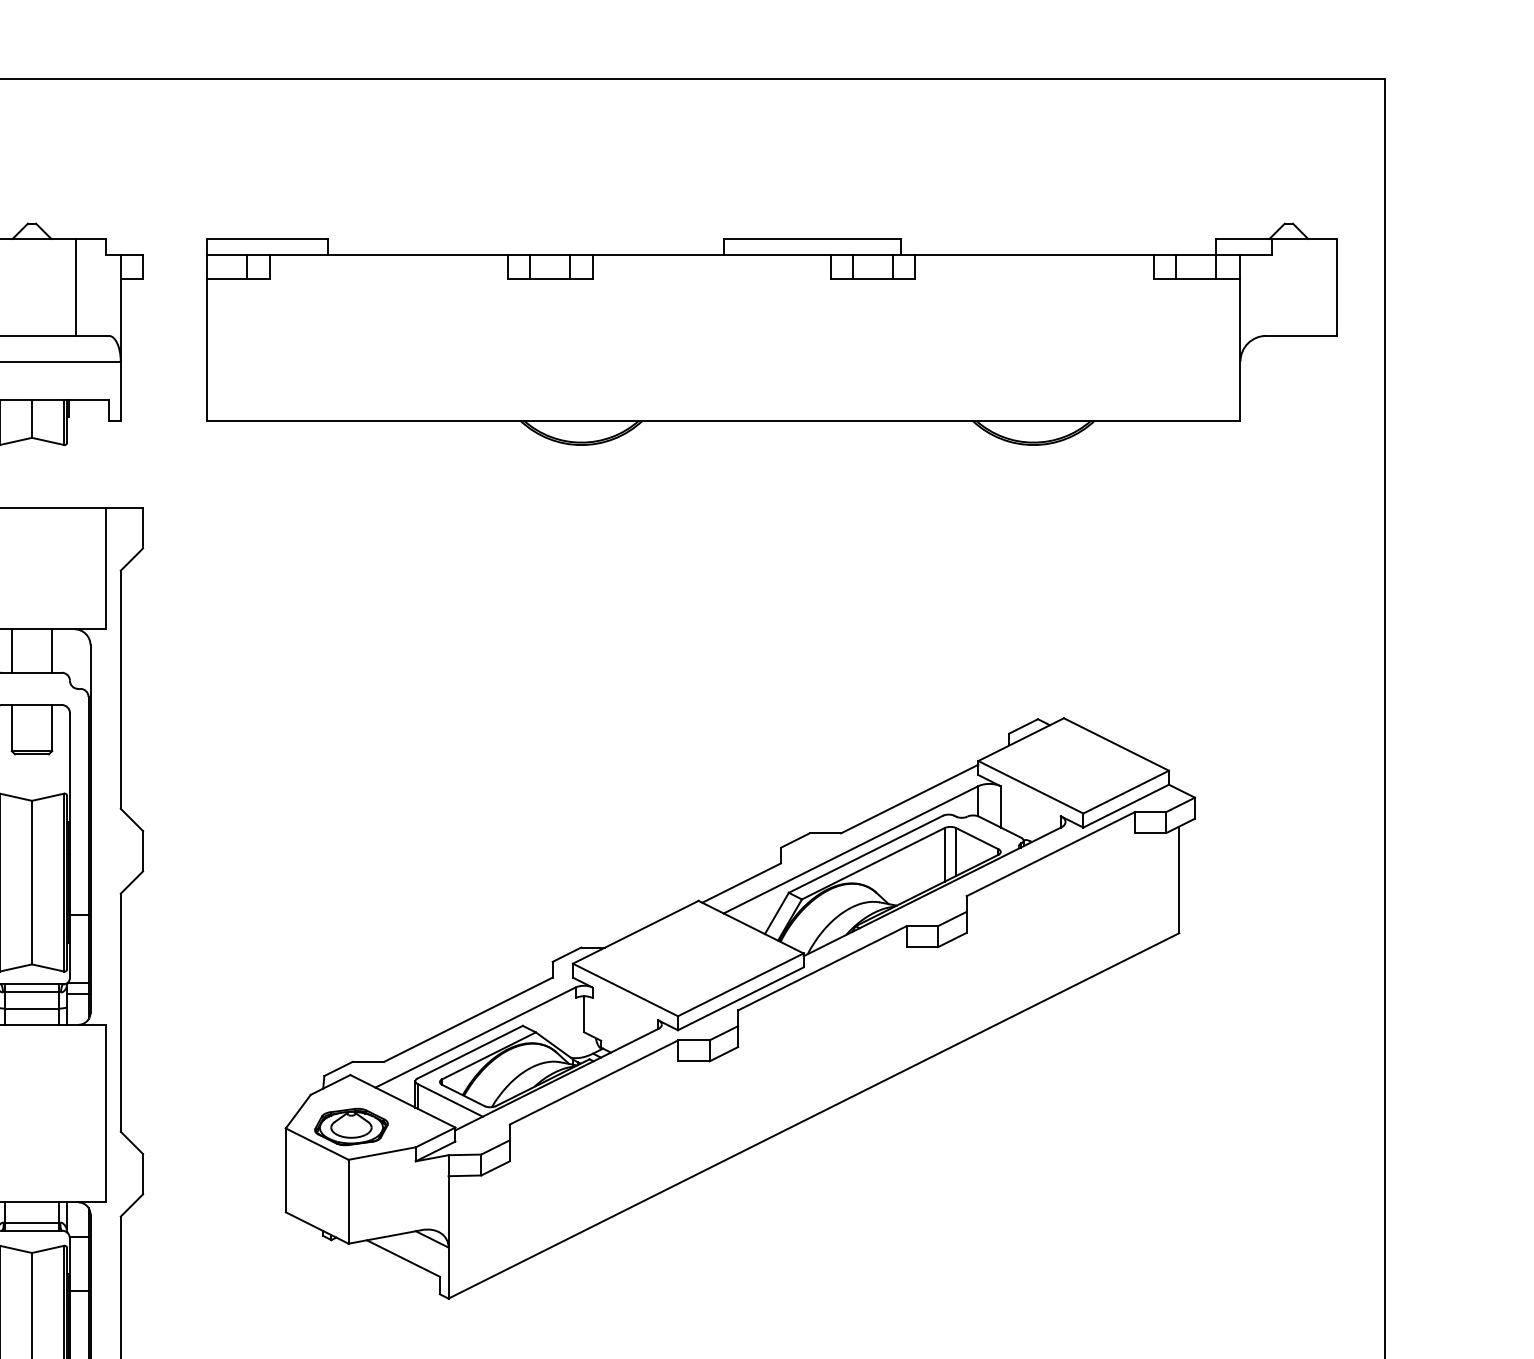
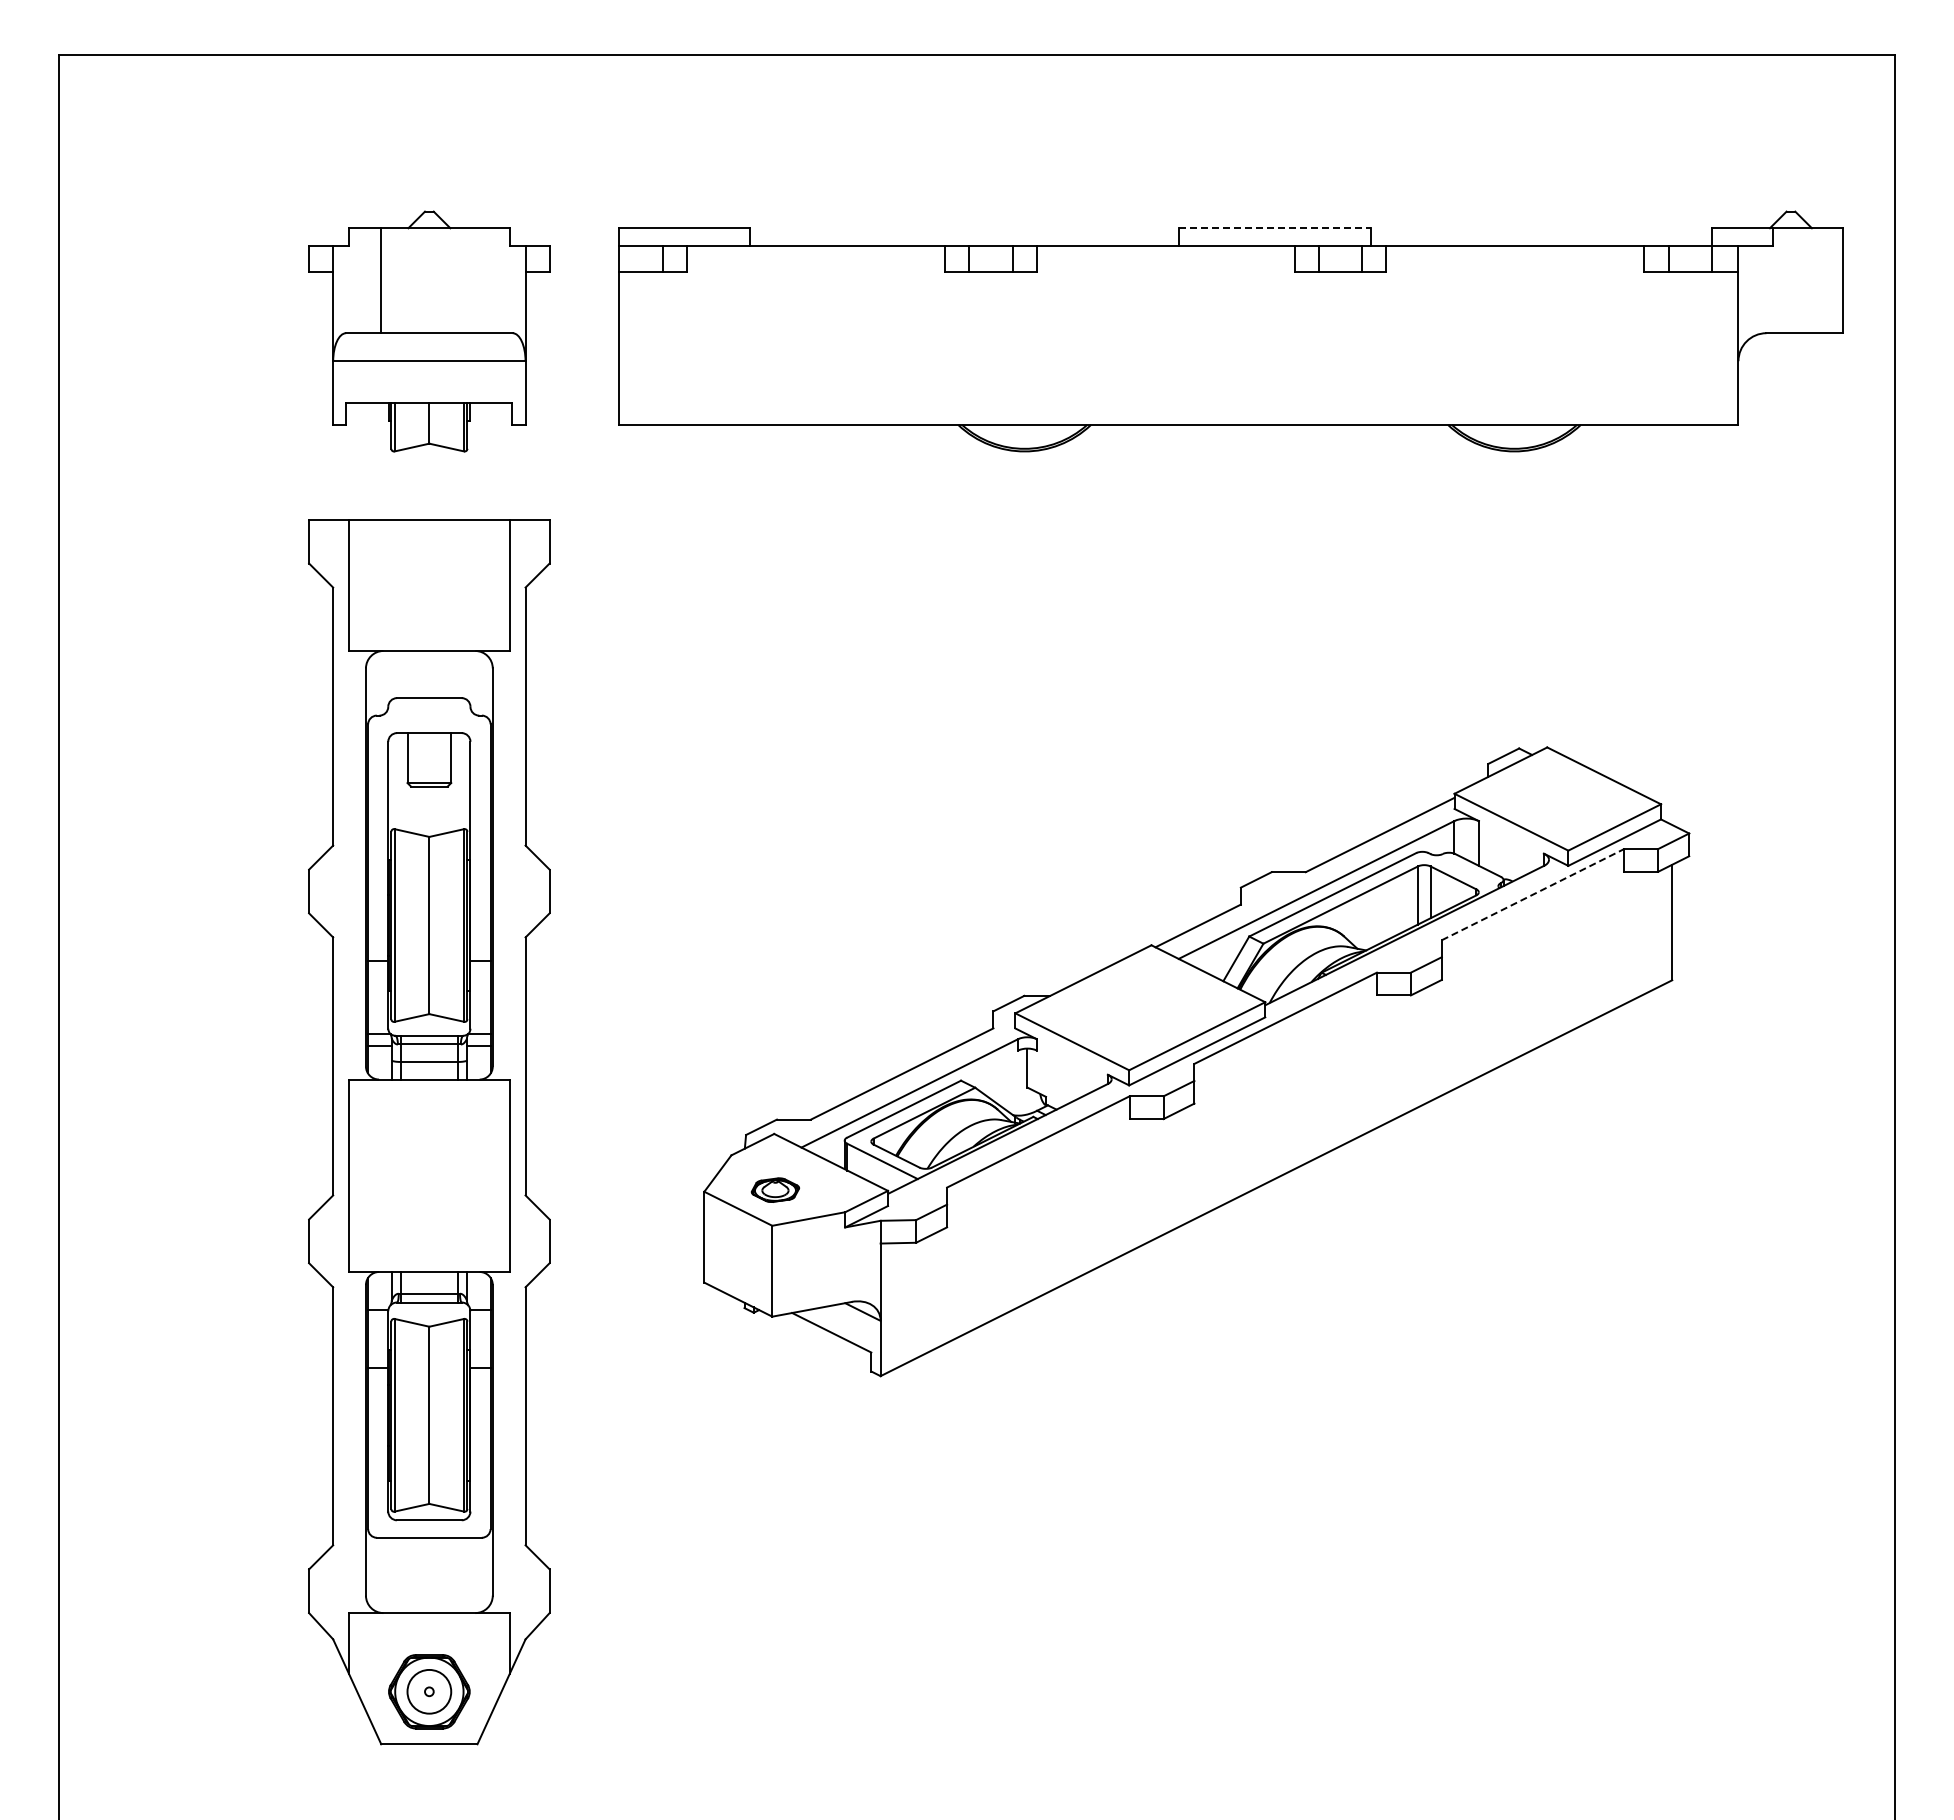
line: (813, 239) -> (1275, 228), solid -> dashed
line: (76, 287) -> (477, 280), removed
line: (11, 650) -> (407, 674), removed
line: (52, 650) -> (451, 674), removed
line: (1051, 854) -> (1533, 894), solid -> dashed
part: (351, 1126) -> (775, 1189), size x0.6

